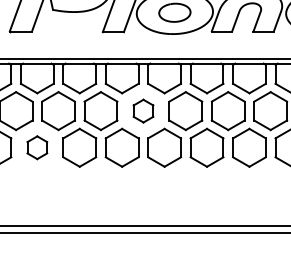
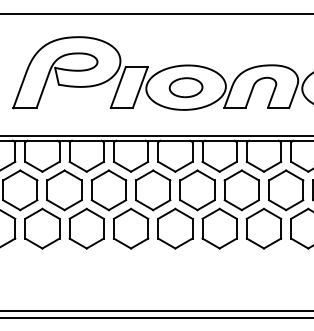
part: (143, 111) -> (153, 190), size x1.67
part: (37, 147) -> (42, 228), size x1.67

